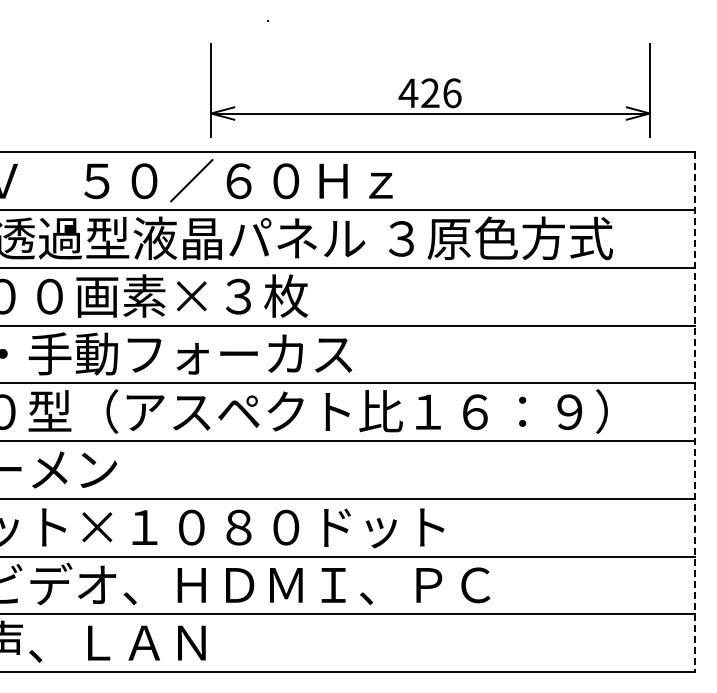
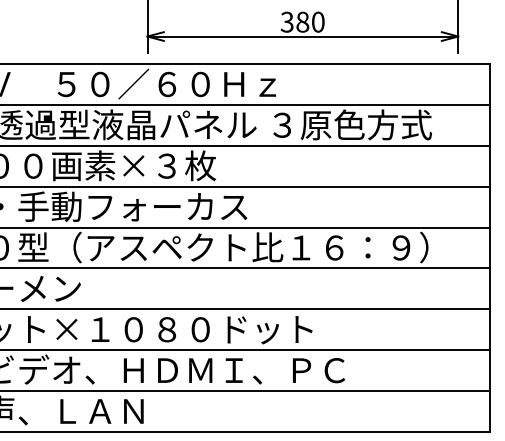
text: (429, 93) -> (302, 22), 426 -> 380
line: (695, 412) -> (490, 248), dashed -> solid

